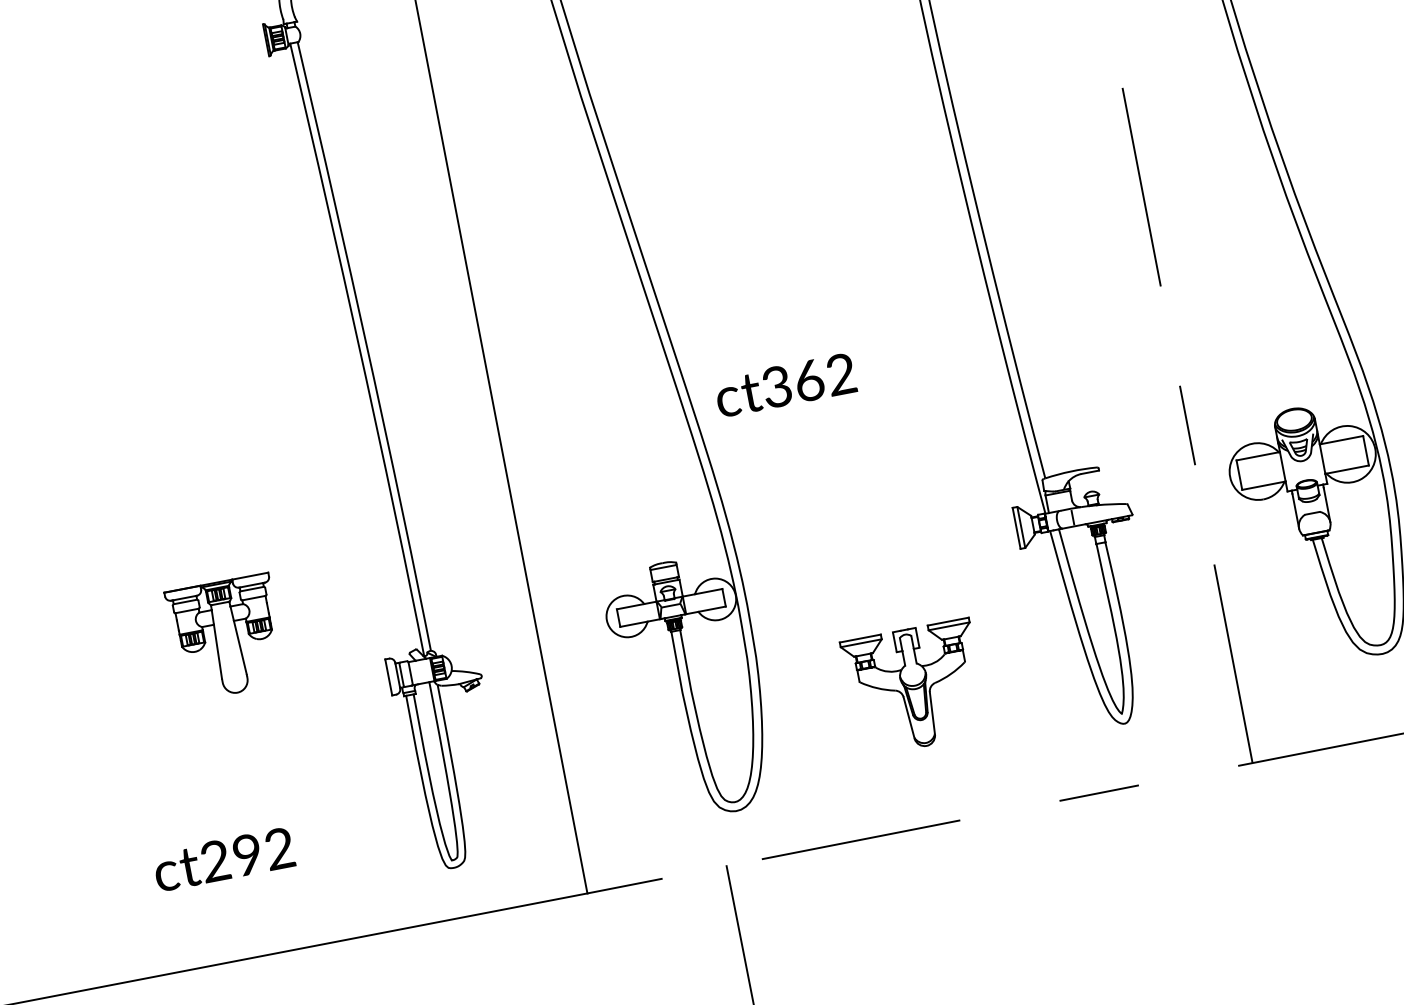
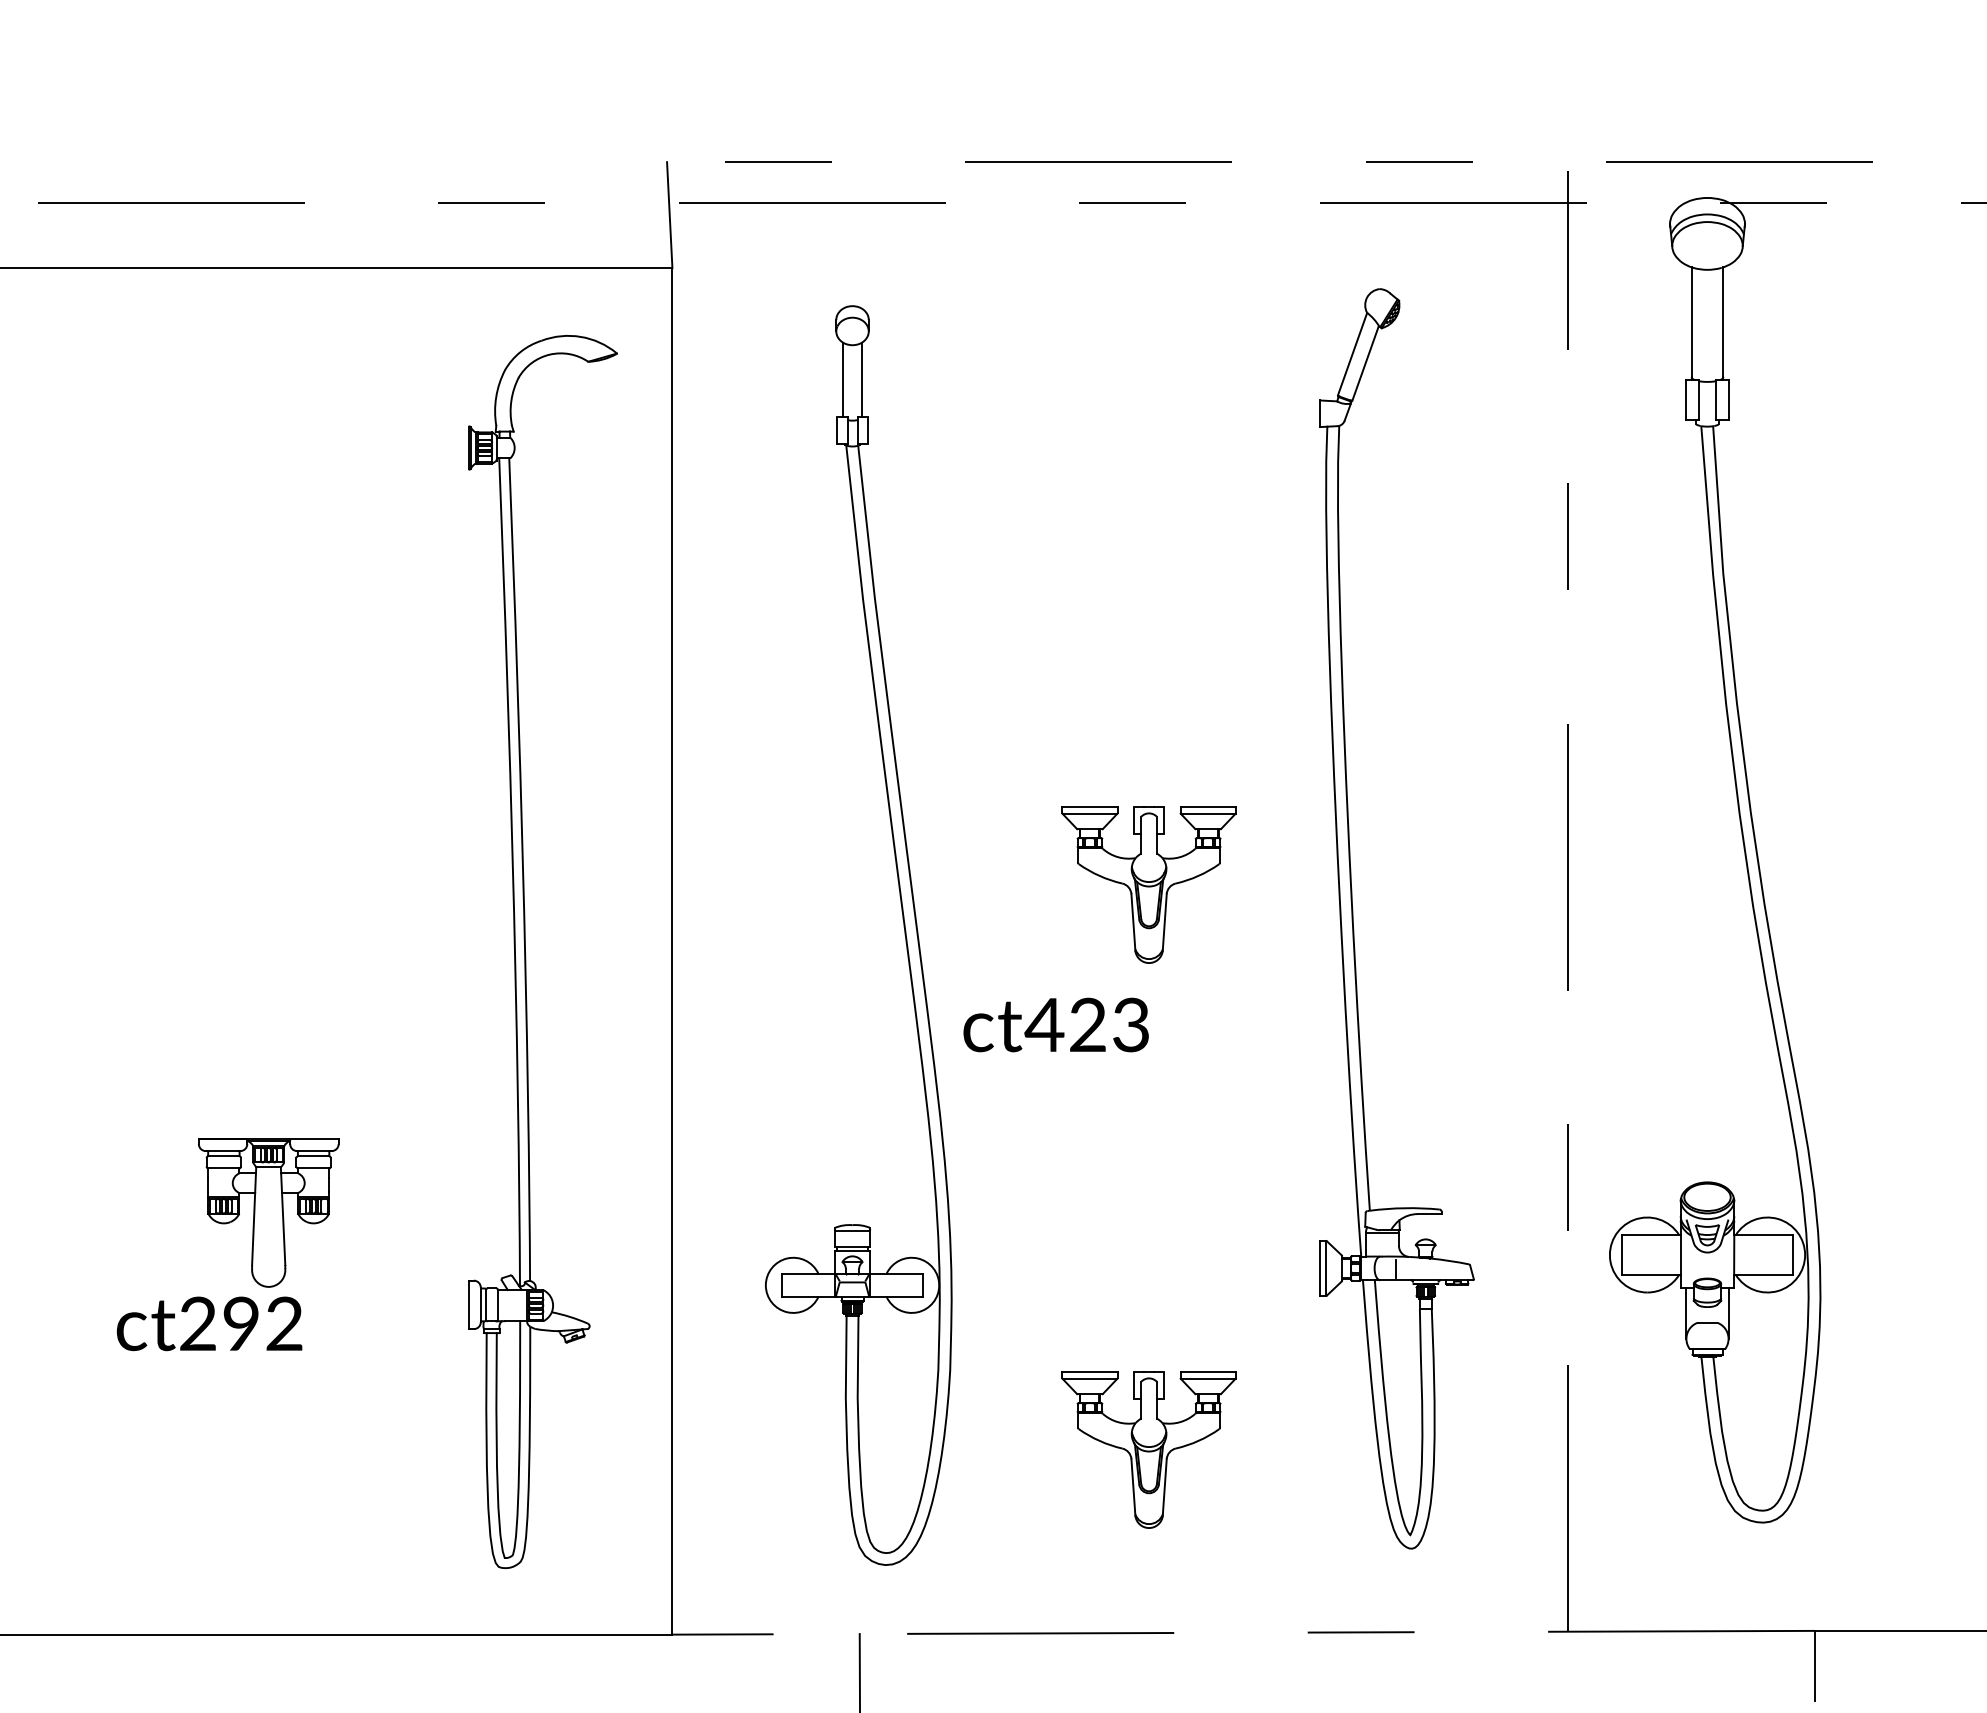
part: (834, 267) -> (1148, 884), added
text: (807, 380) -> (1086, 1024), t362 -> t423
text: (223, 859) -> (209, 1323), moved

